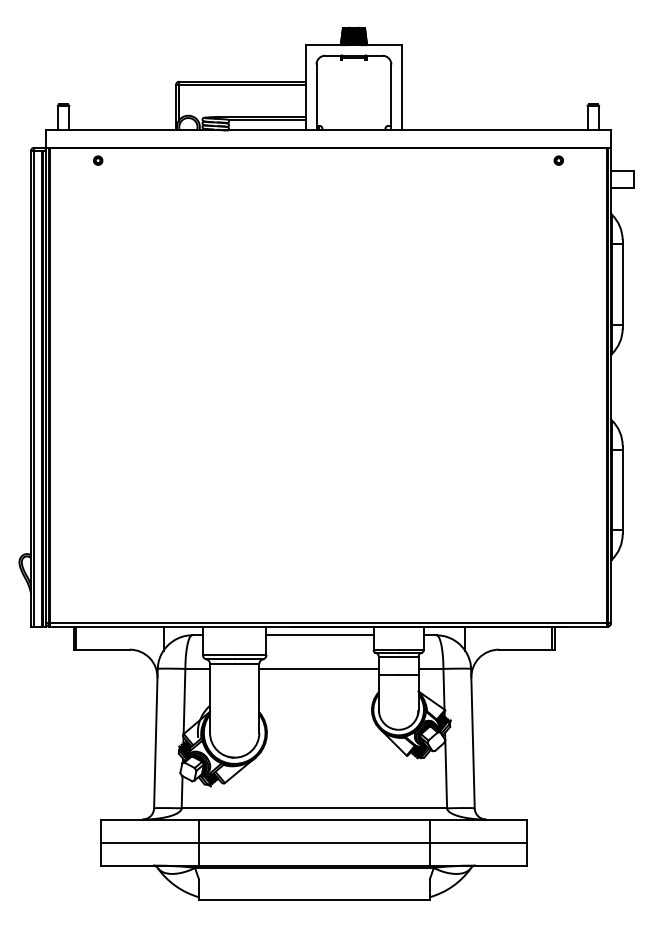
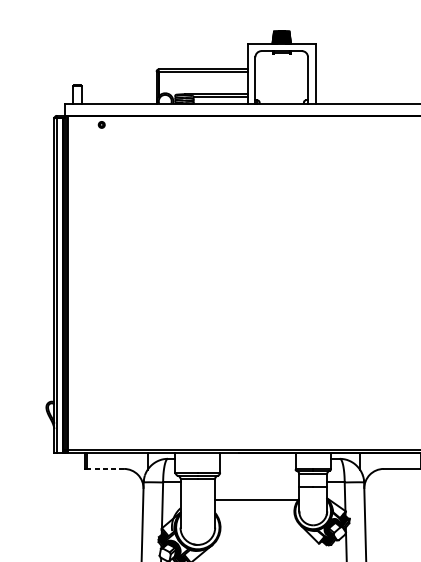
line: (319, 635) -> (257, 458), removed
line: (103, 649) -> (105, 468), solid -> dashed
line: (318, 668) -> (256, 499), moved

